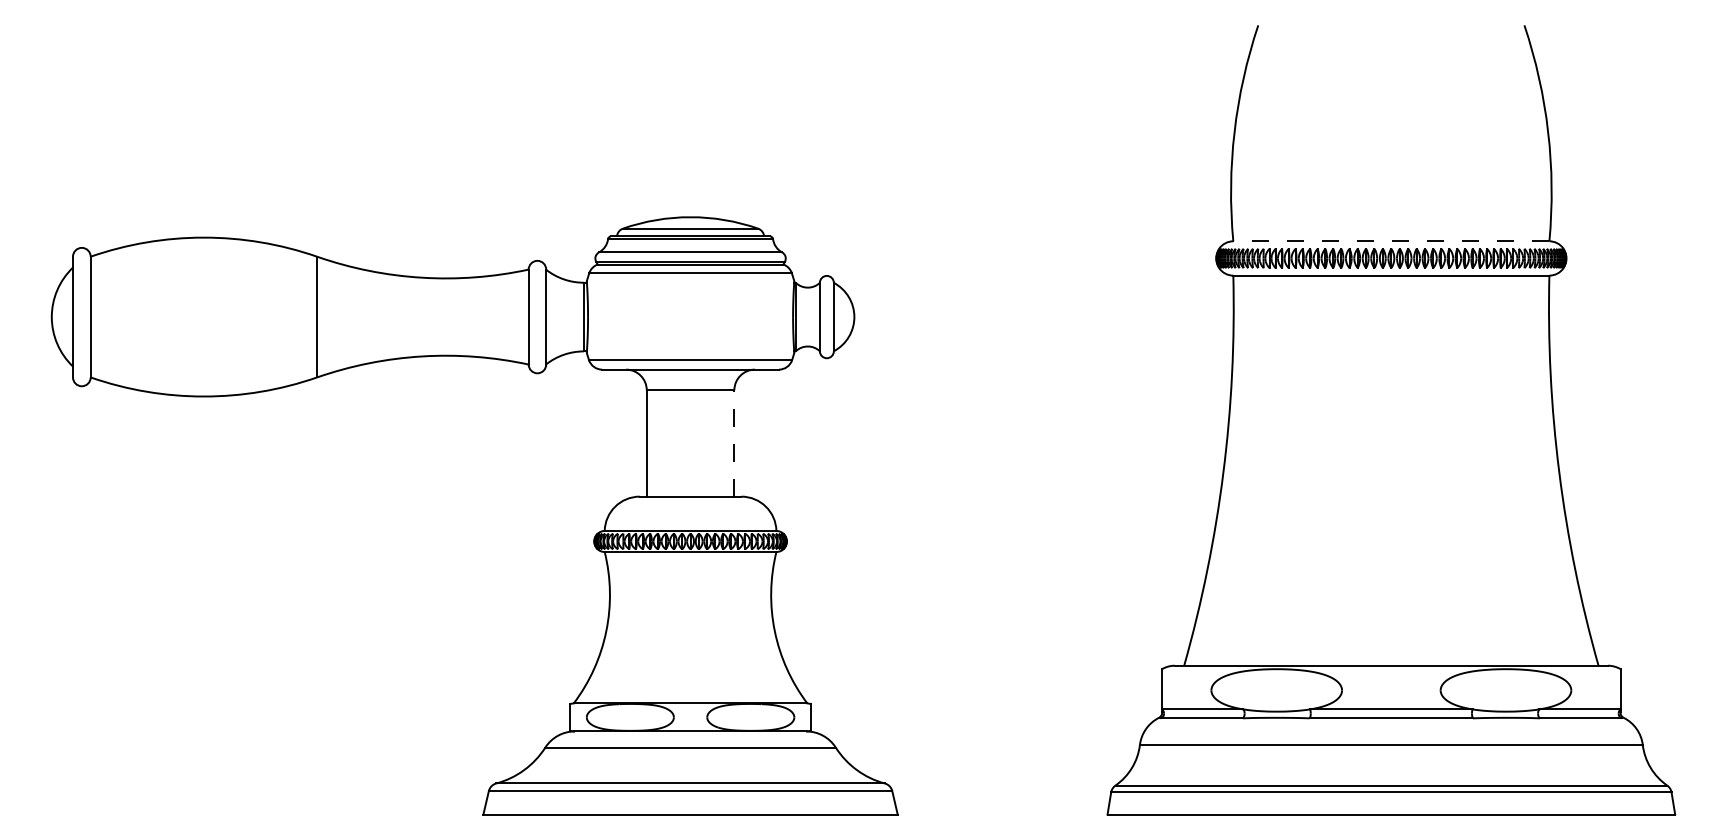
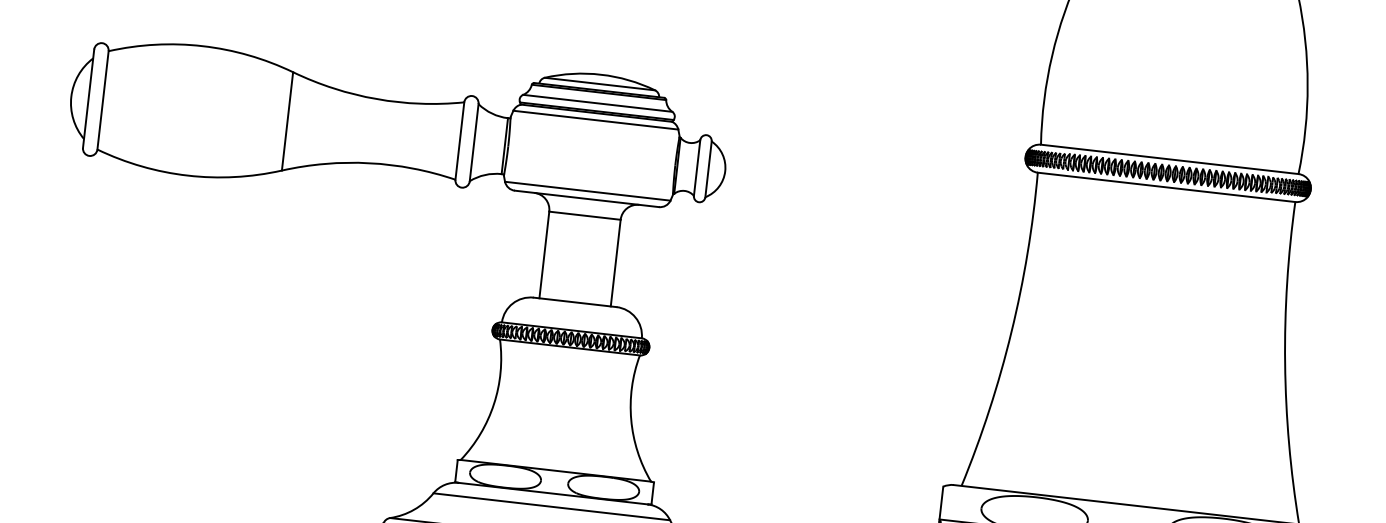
line: (1390, 241) -> (1169, 159), dashed -> solid
line: (734, 442) -> (615, 262), dashed -> solid

